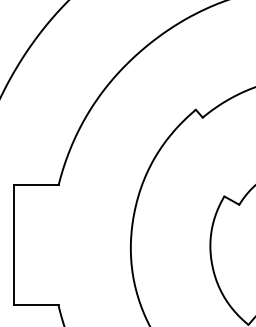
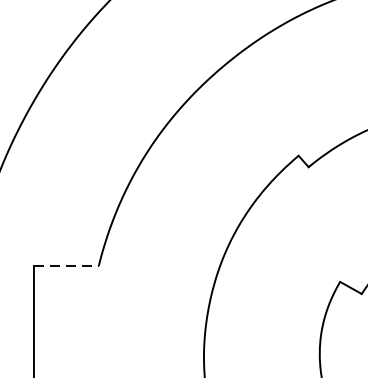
line: (36, 185) -> (66, 265), solid -> dashed

